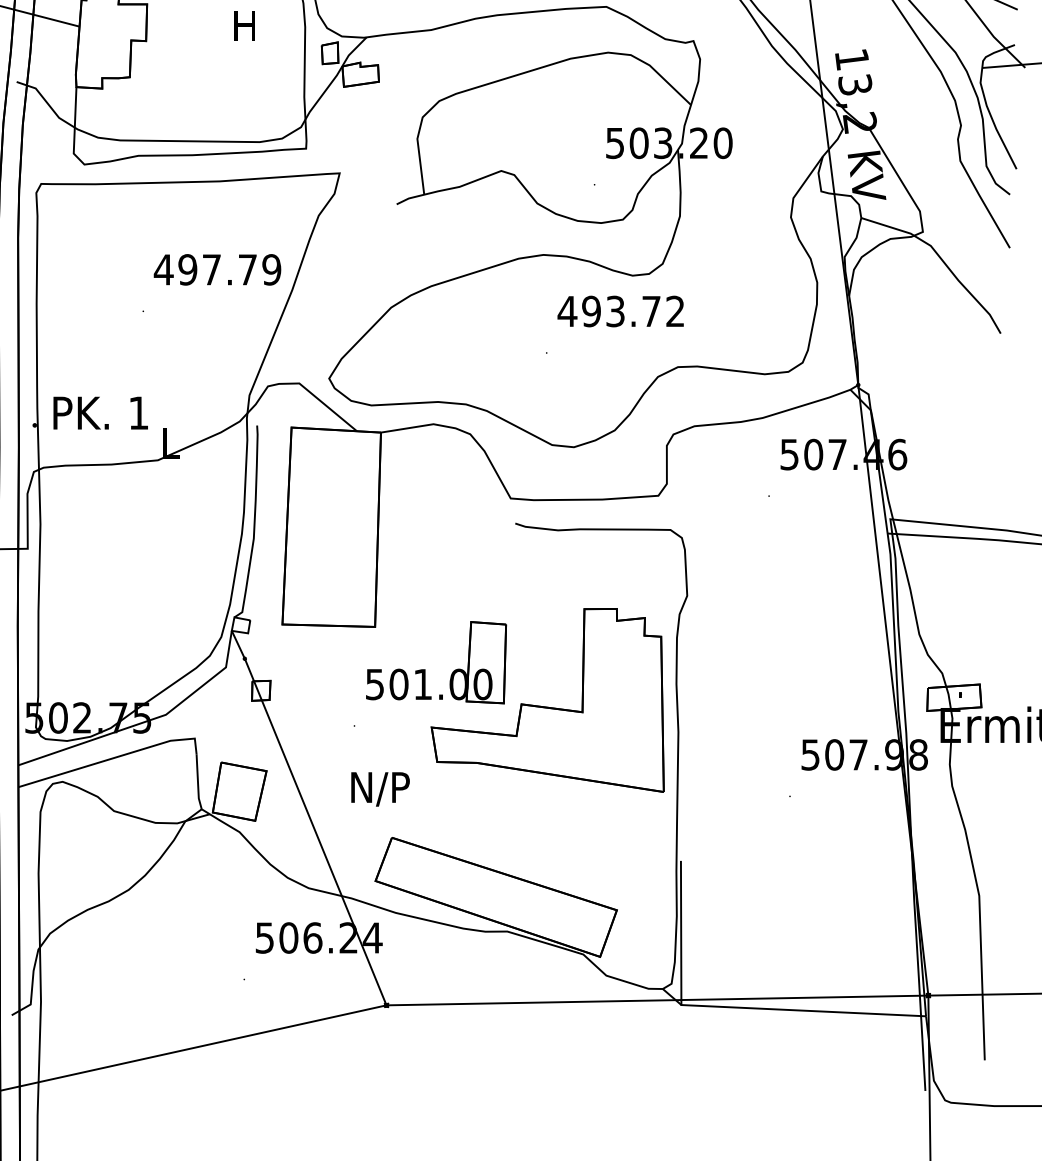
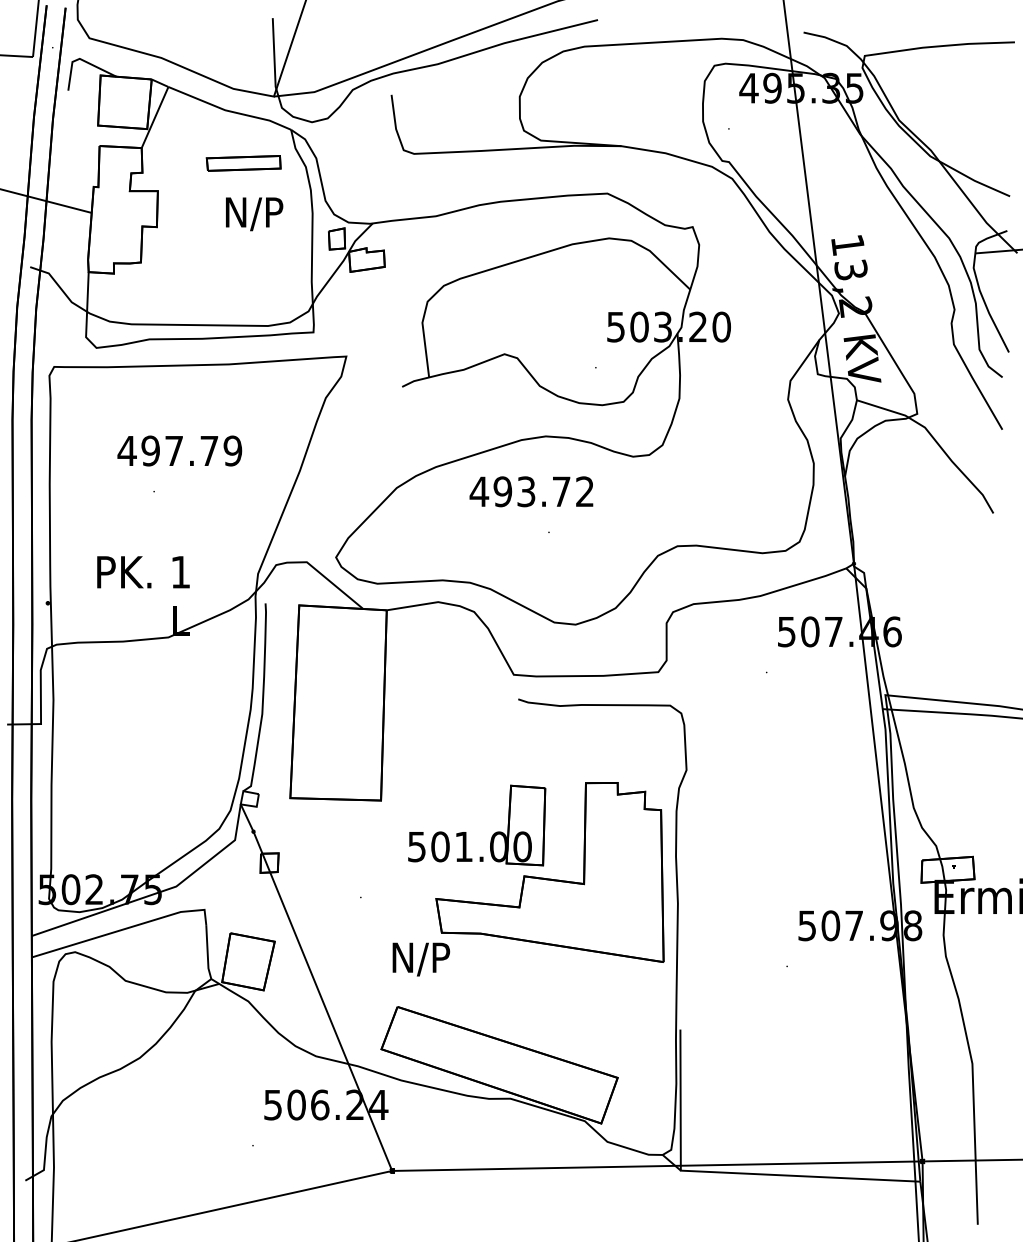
text: (245, 28) -> (254, 214), H -> N/P
text: (217, 269) -> (179, 450), moved
text: (620, 311) -> (531, 491), moved
text: (100, 413) -> (143, 572), moved
part: (425, 669) -> (466, 832), moved
text: (380, 789) -> (421, 959), moved

